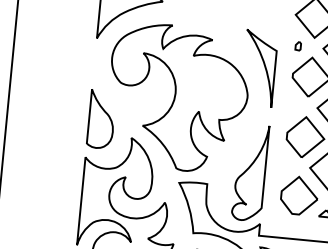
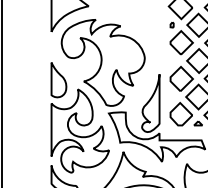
part: (259, 68) -> (150, 40), removed

